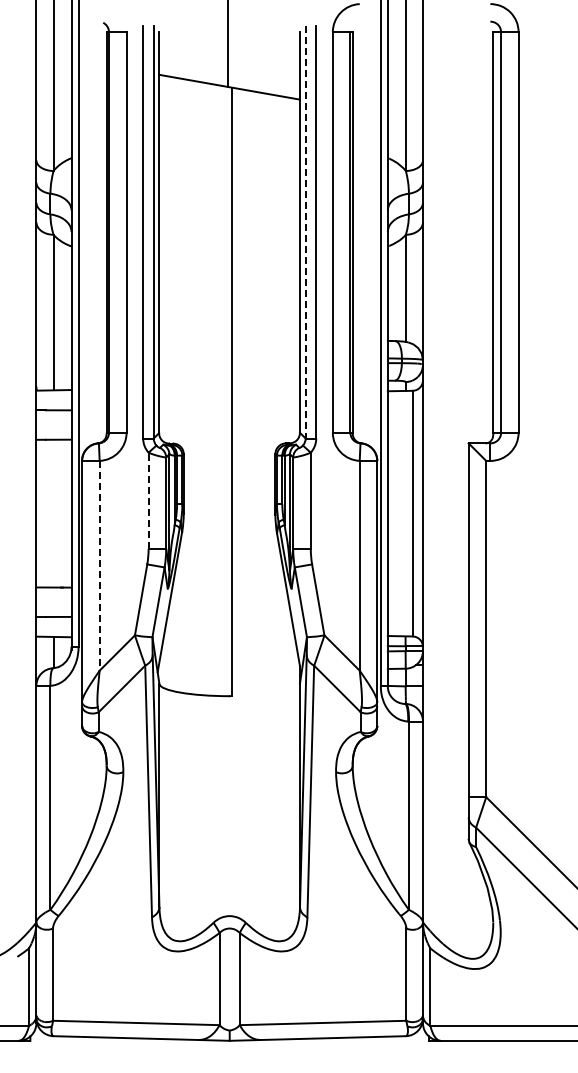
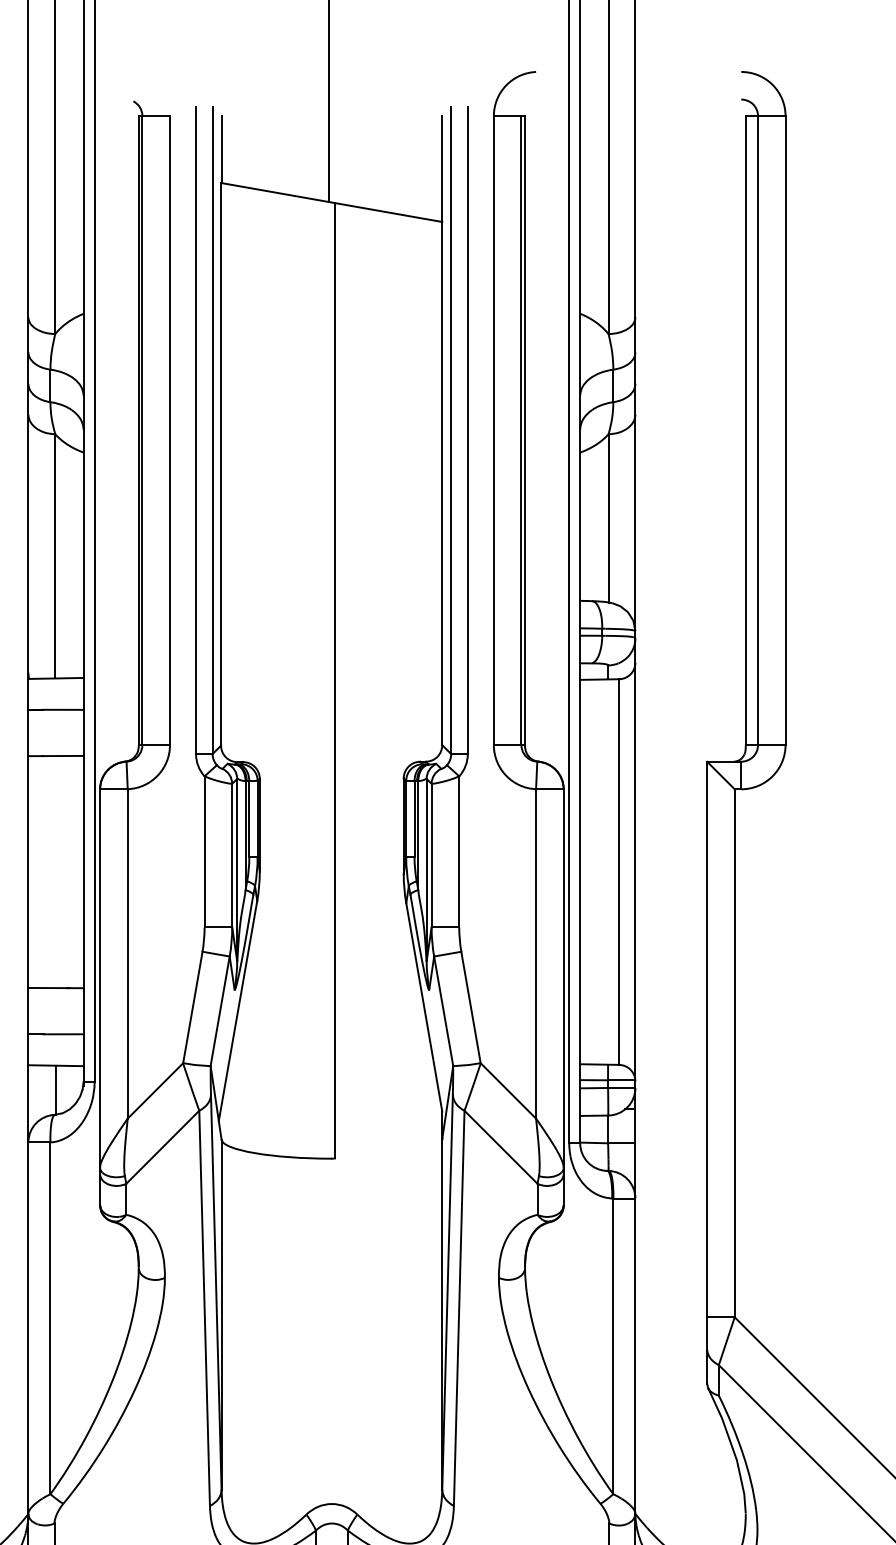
line: (305, 233) -> (450, 432), dashed -> solid
line: (148, 500) -> (204, 851), dashed -> solid
line: (99, 565) -> (127, 953), dashed -> solid

